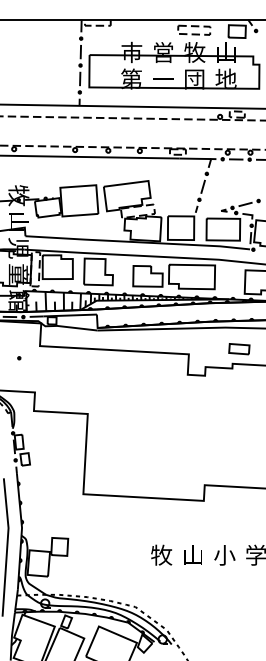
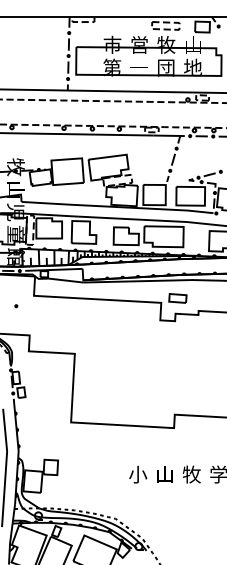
part: (239, 349) -> (178, 298), moved
text: (161, 554) -> (137, 473), 牧 -> 小
text: (224, 554) -> (191, 473), 小 -> 牧

